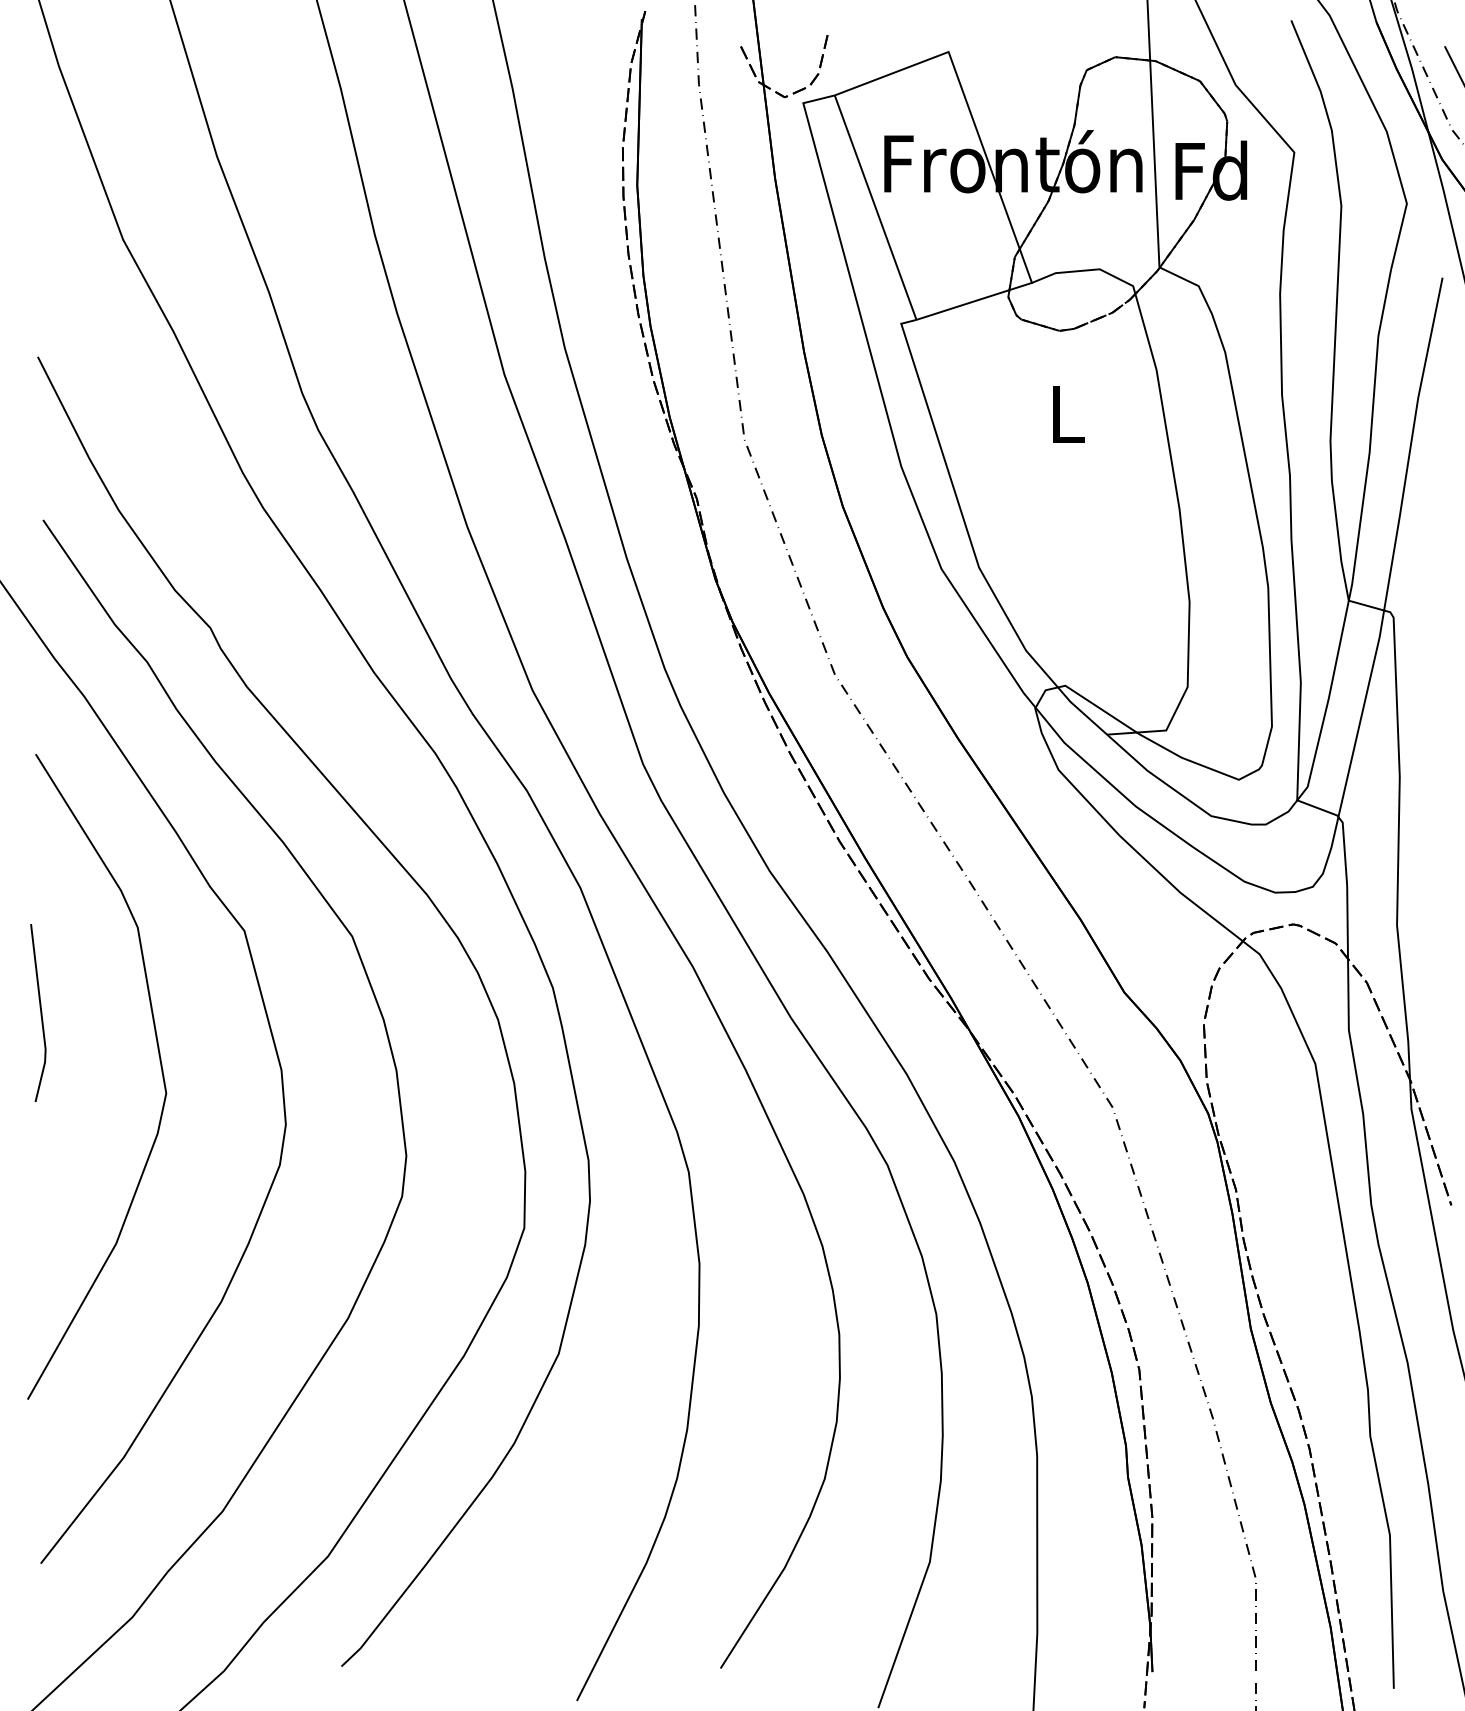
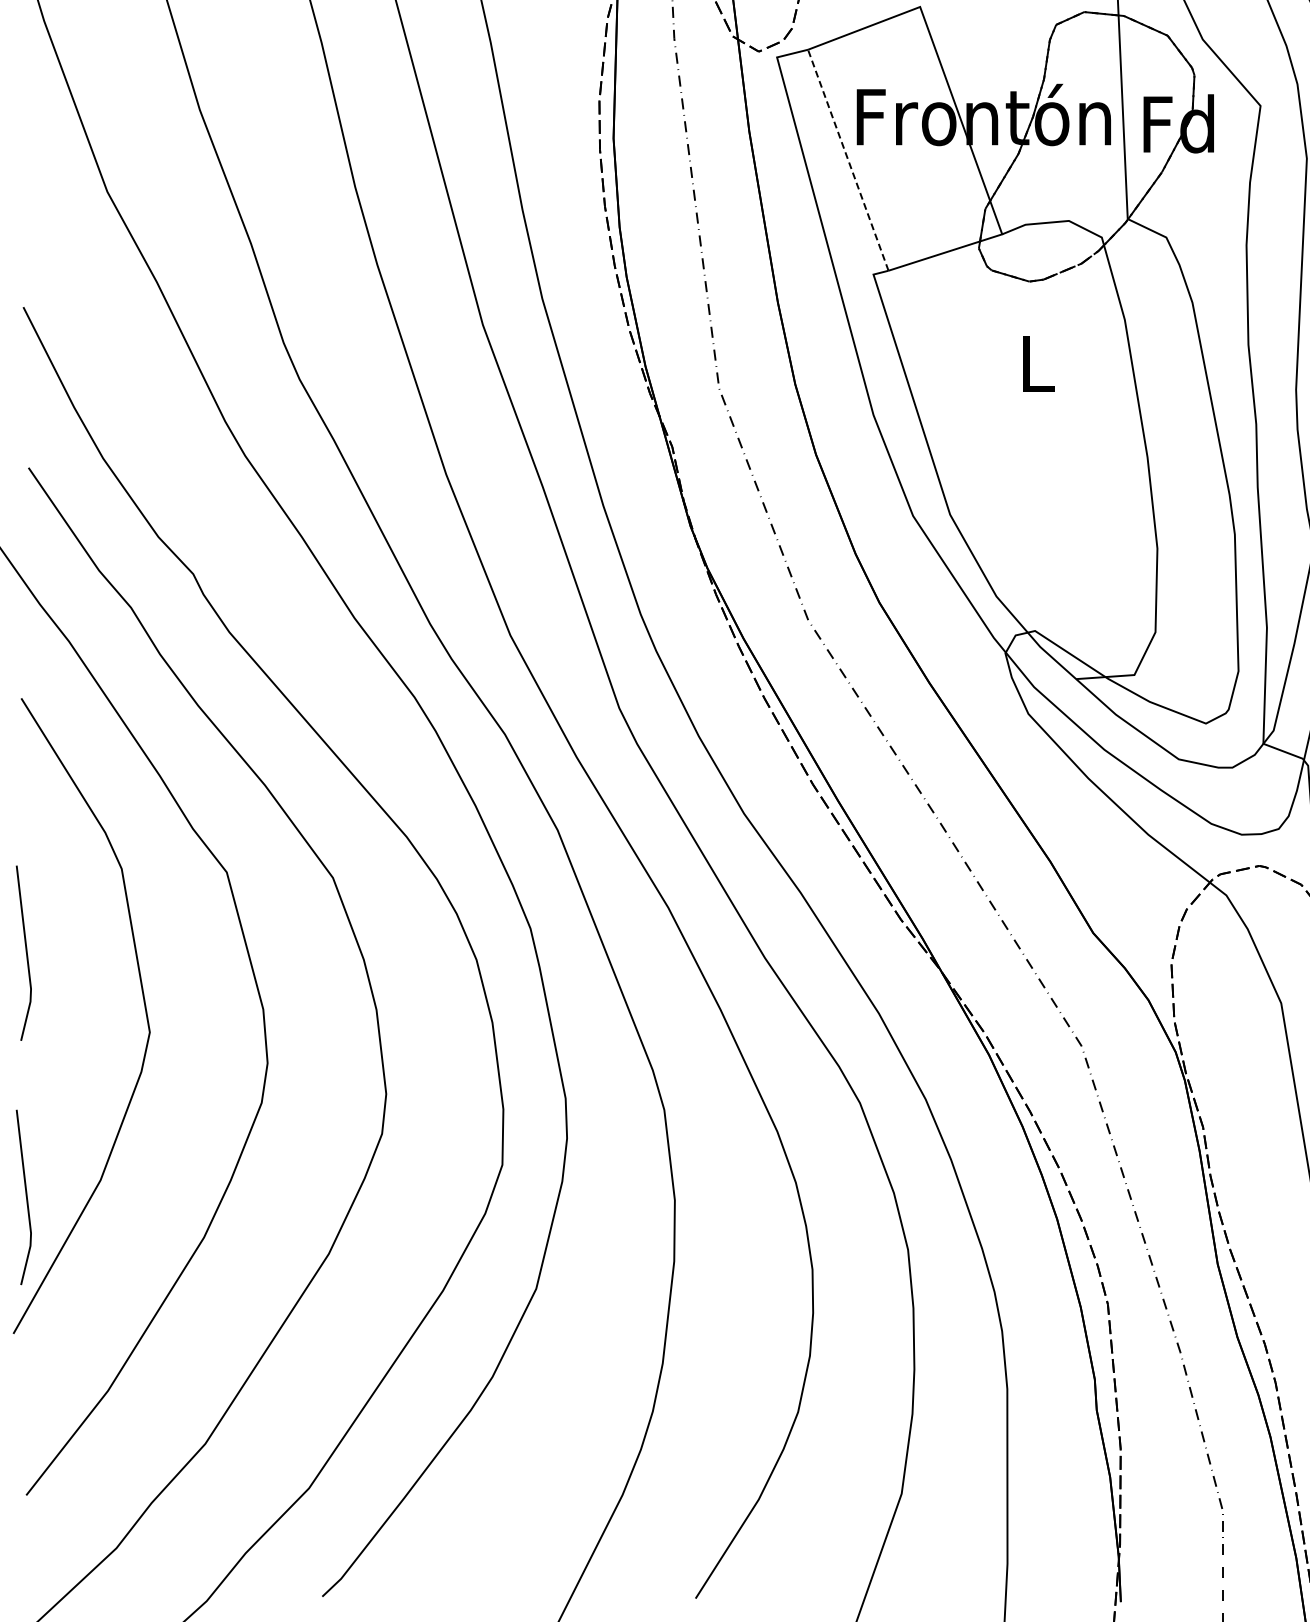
line: (875, 207) -> (848, 160), solid -> dashed
line: (40, 1260) -> (26, 1196), added

